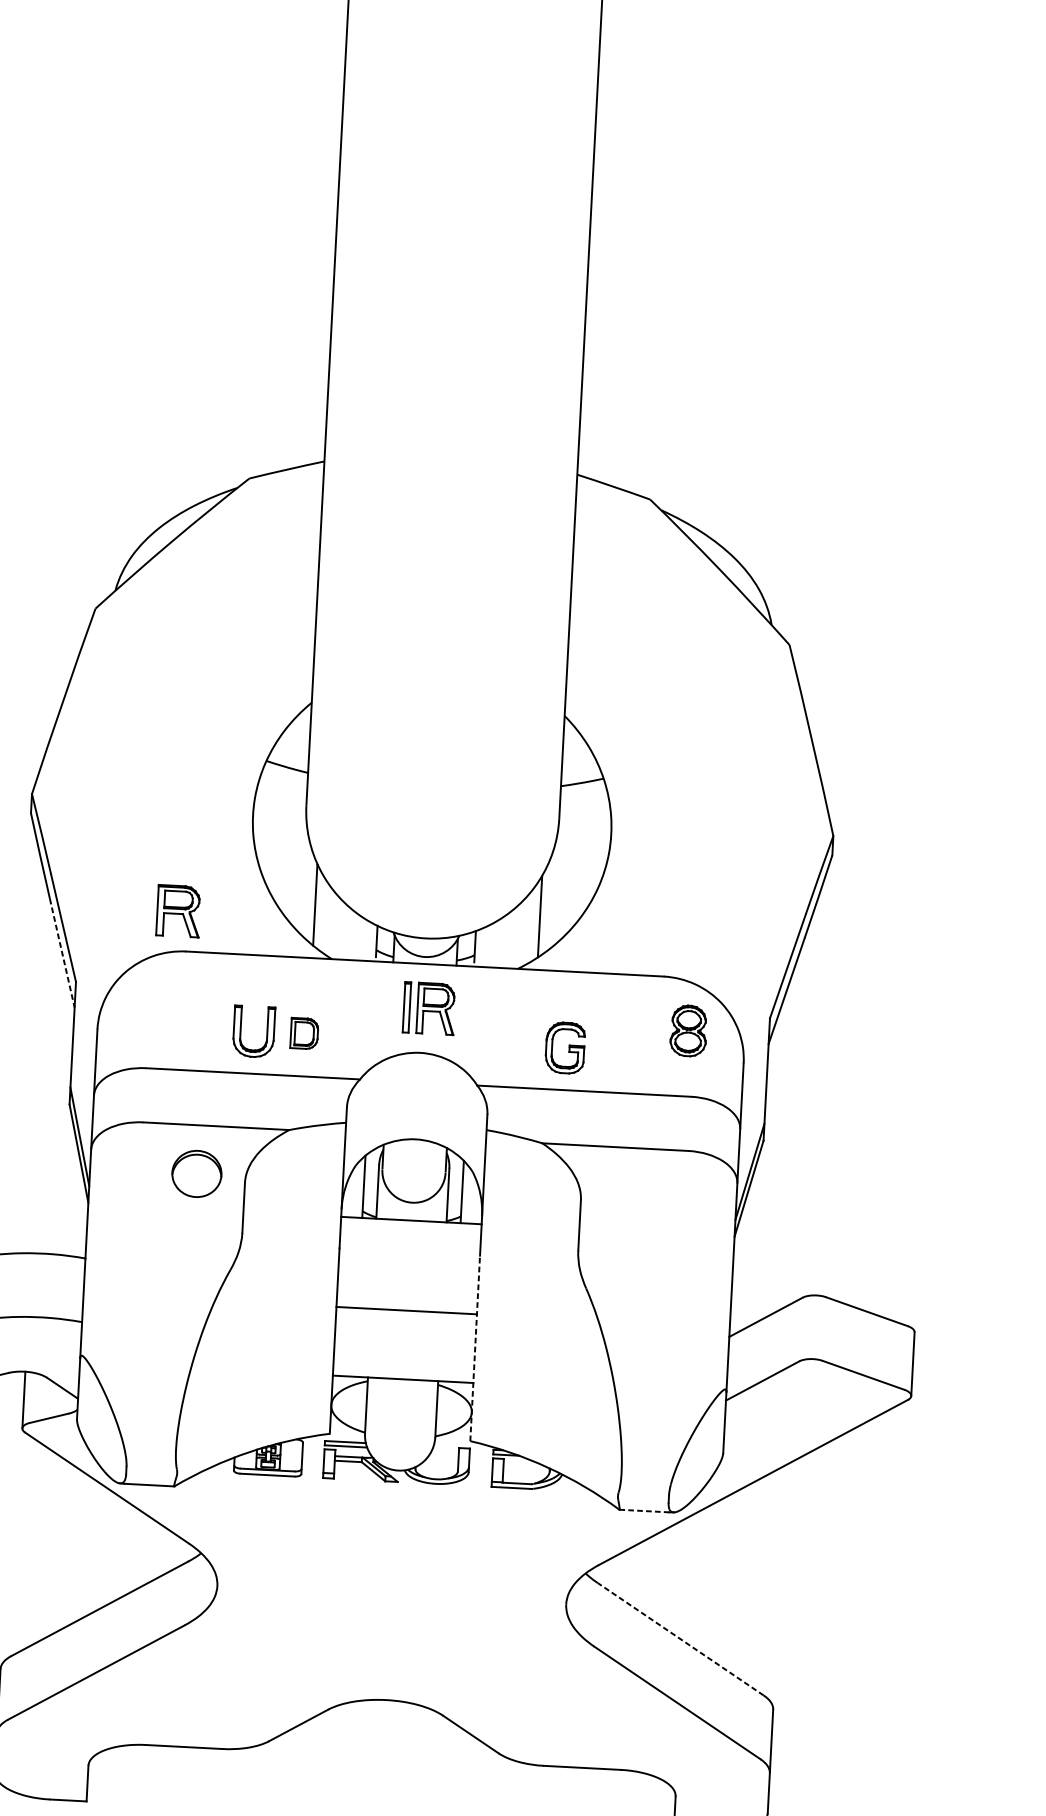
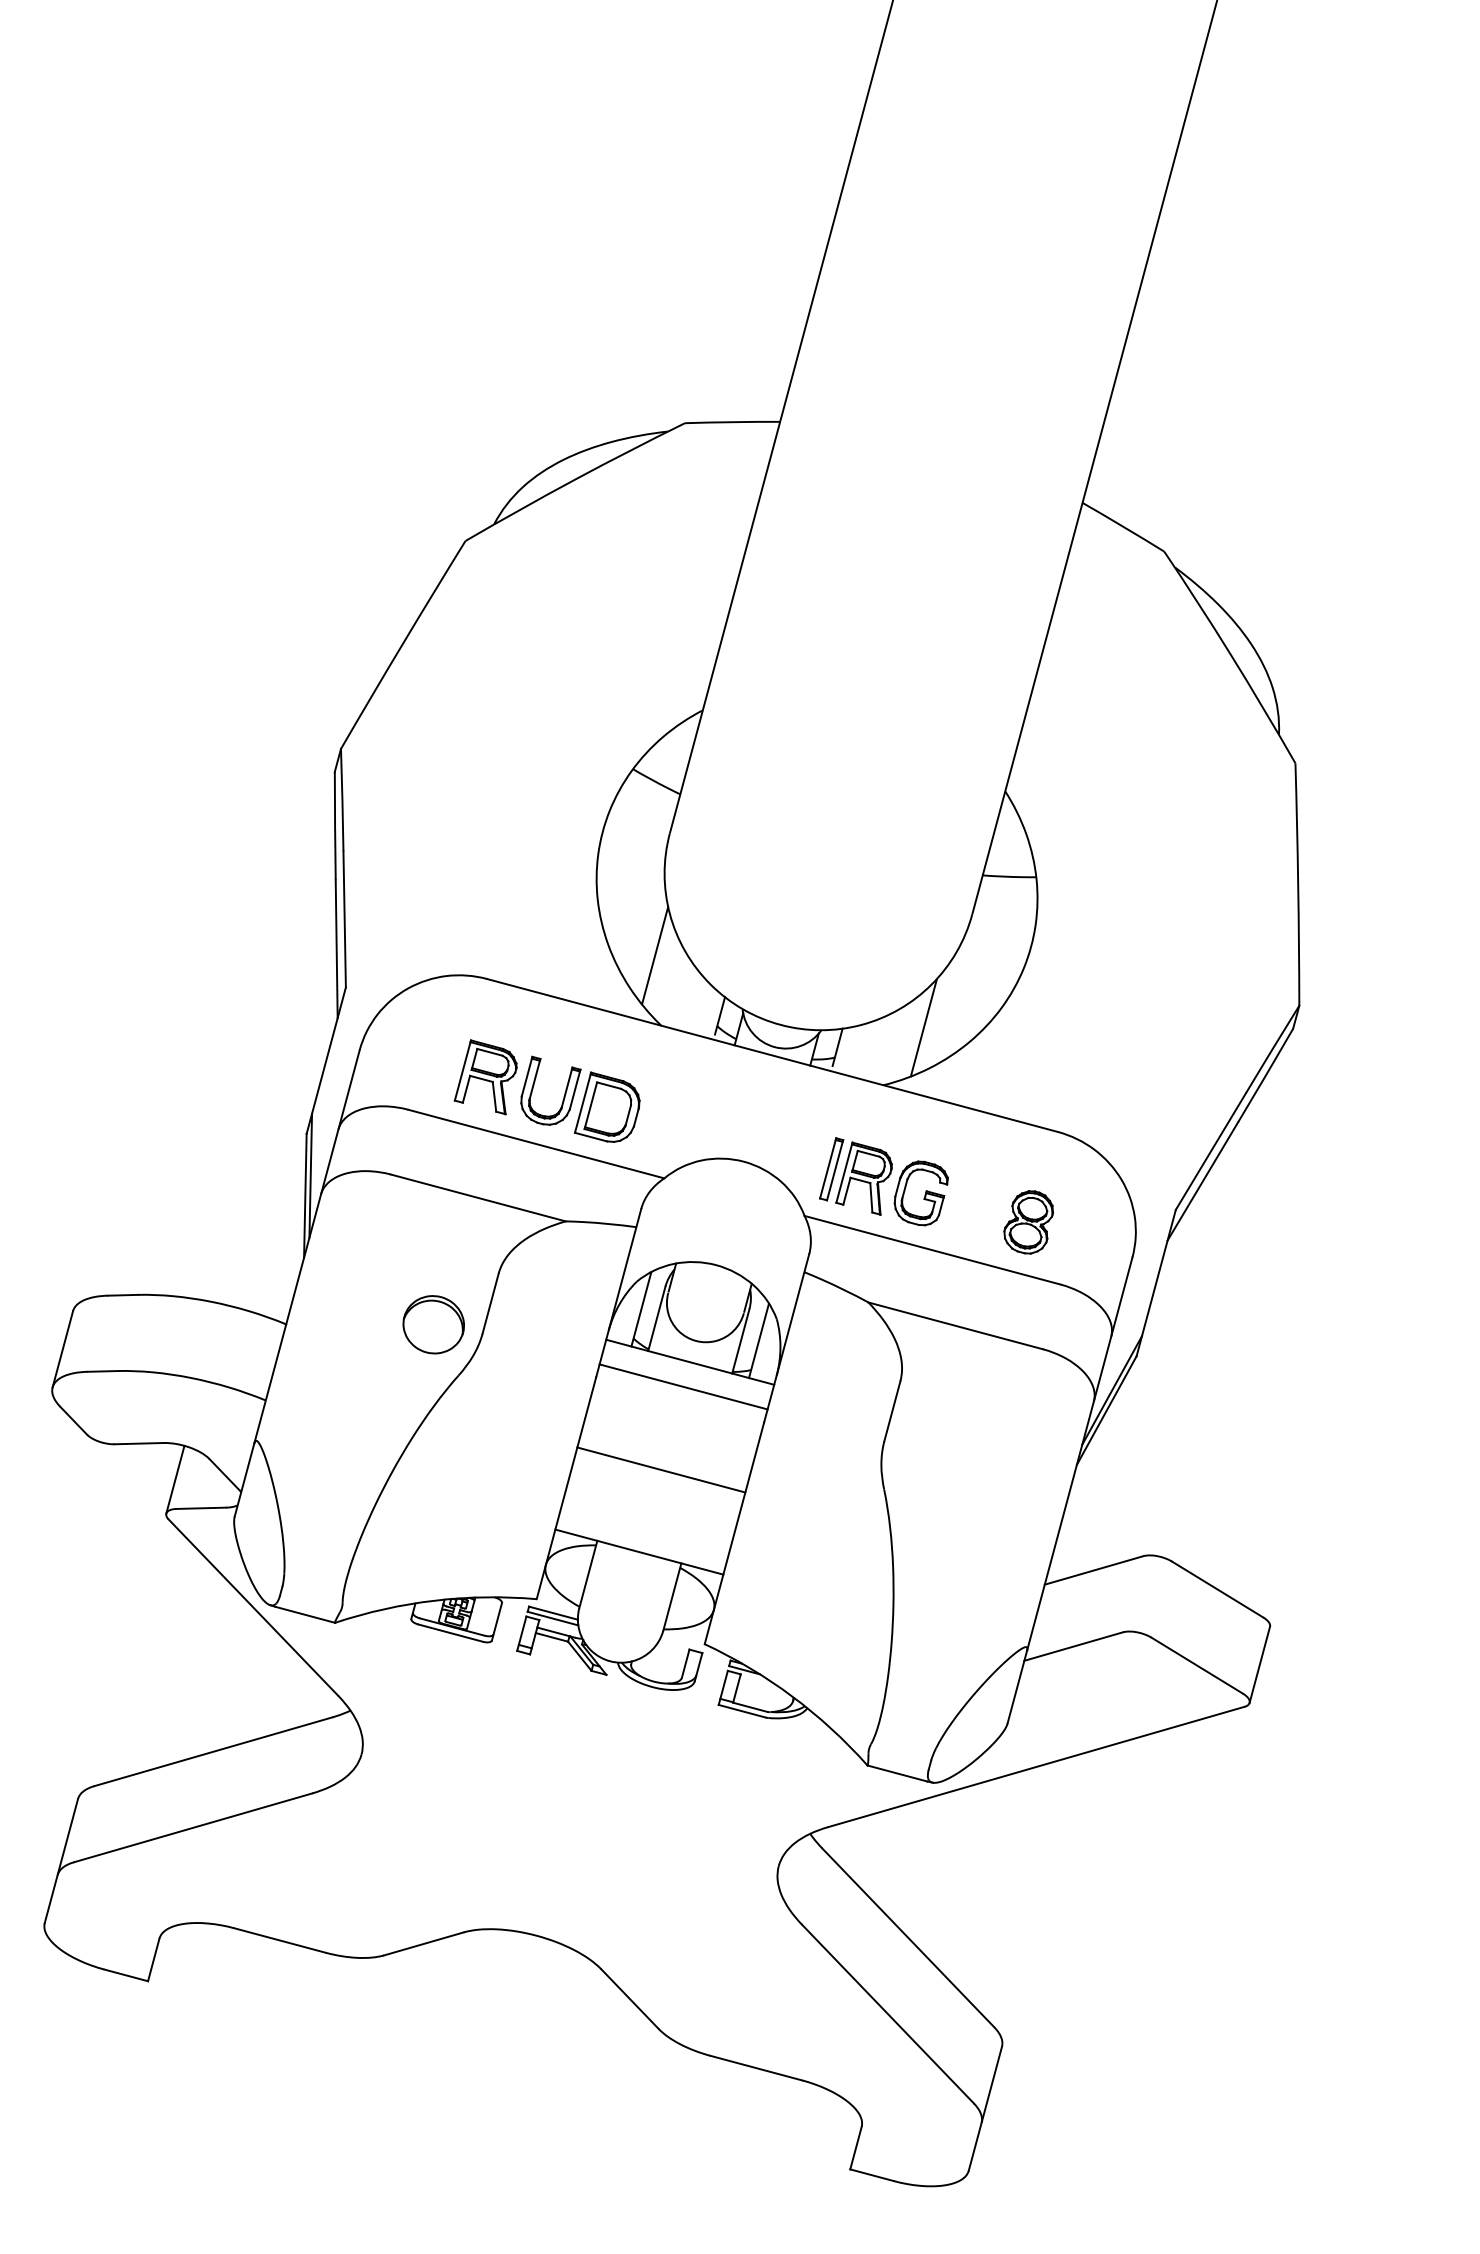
part: (176, 911) -> (485, 1077), moved
line: (62, 953) -> (336, 949), dashed -> solid
part: (427, 1009) -> (855, 1176), moved
part: (688, 1031) -> (1028, 1222), moved
part: (302, 1032) -> (607, 1106), size x1.67
part: (196, 1173) -> (433, 1324), moved
line: (410, 1240) -> (683, 1386), added
line: (475, 1348) -> (734, 1533), dashed -> solid
line: (644, 1511) -> (897, 1773), dashed -> solid
line: (680, 1638) -> (908, 1937), dashed -> solid

